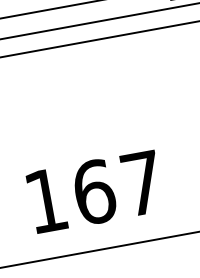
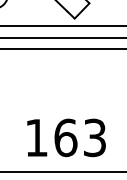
text: (141, 182) -> (94, 137), 167 -> 163

